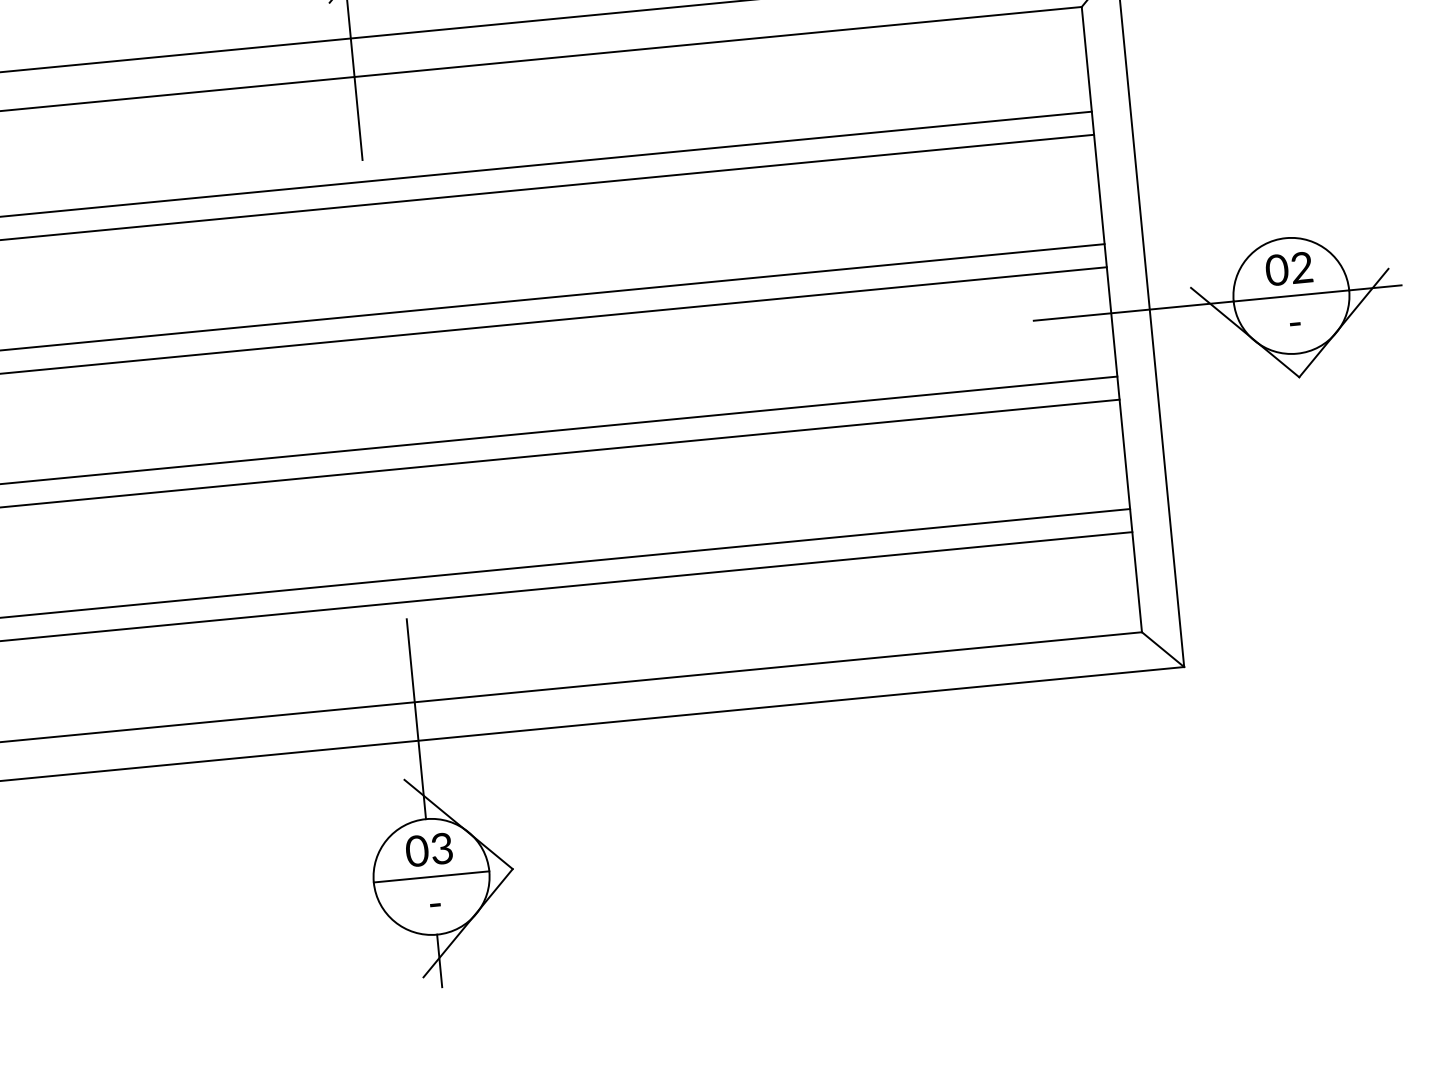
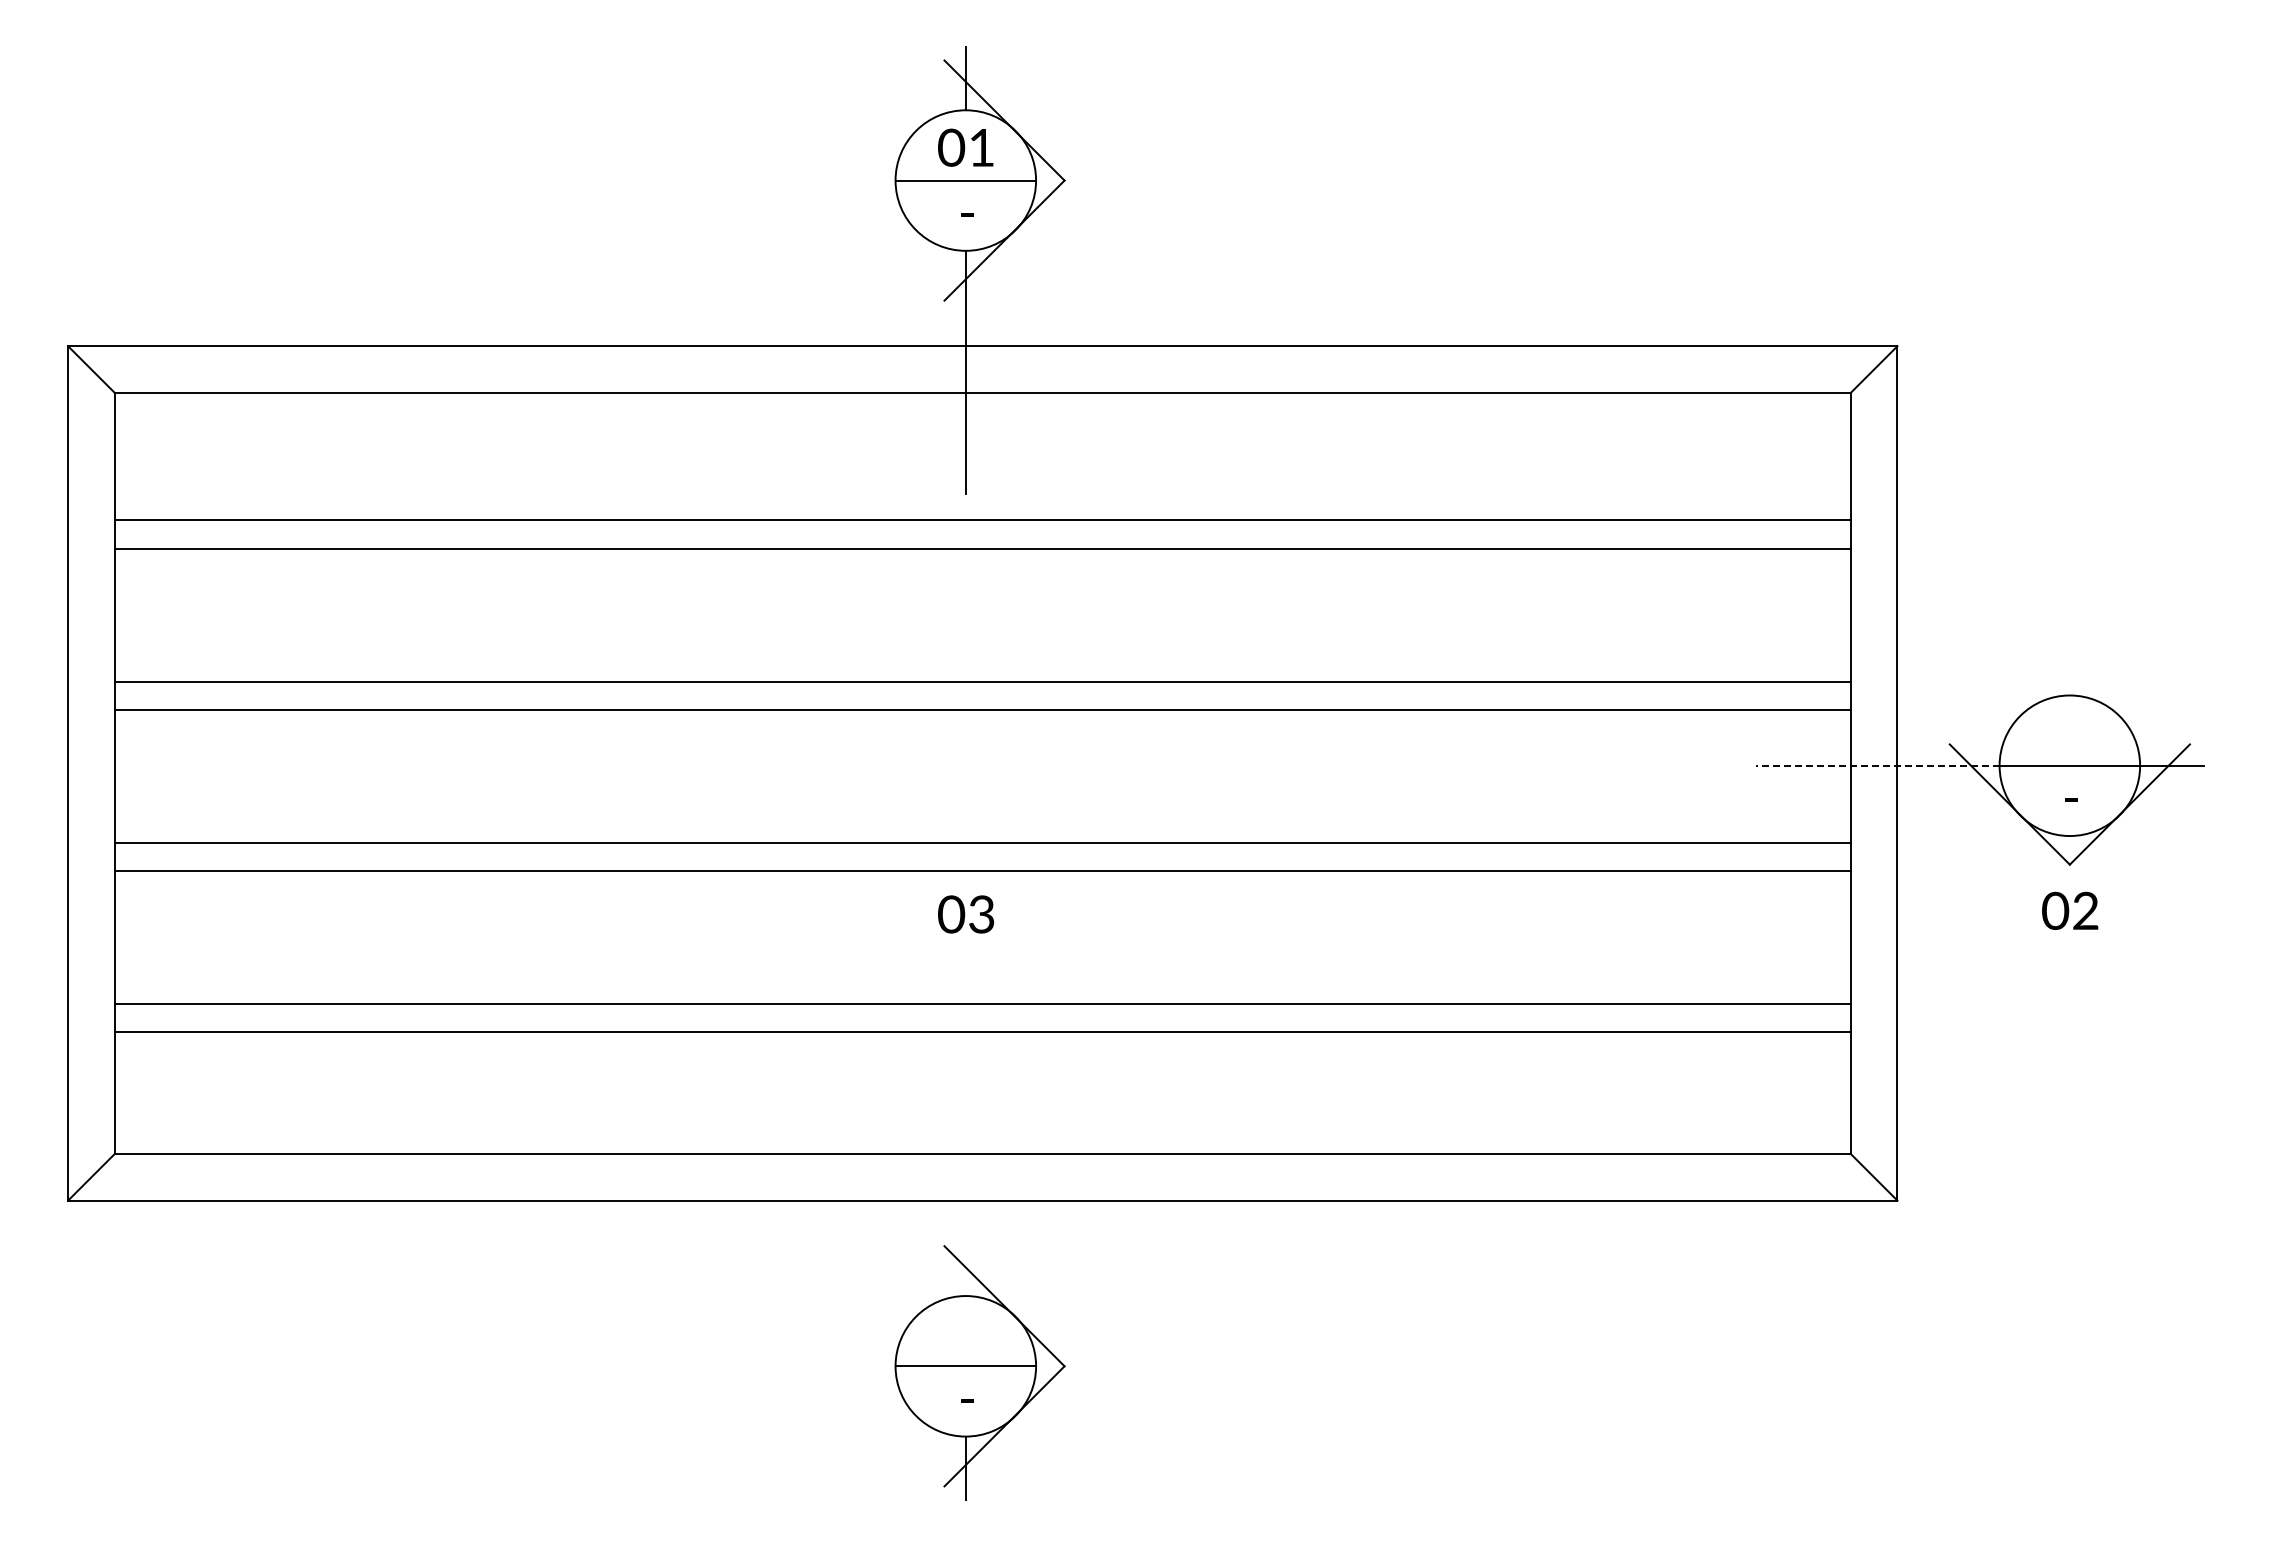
text: (1289, 268) -> (2070, 910), moved
line: (1133, 310) -> (1877, 765), solid -> dashed
line: (416, 719) -> (965, 1174), removed
text: (429, 849) -> (966, 914), moved

